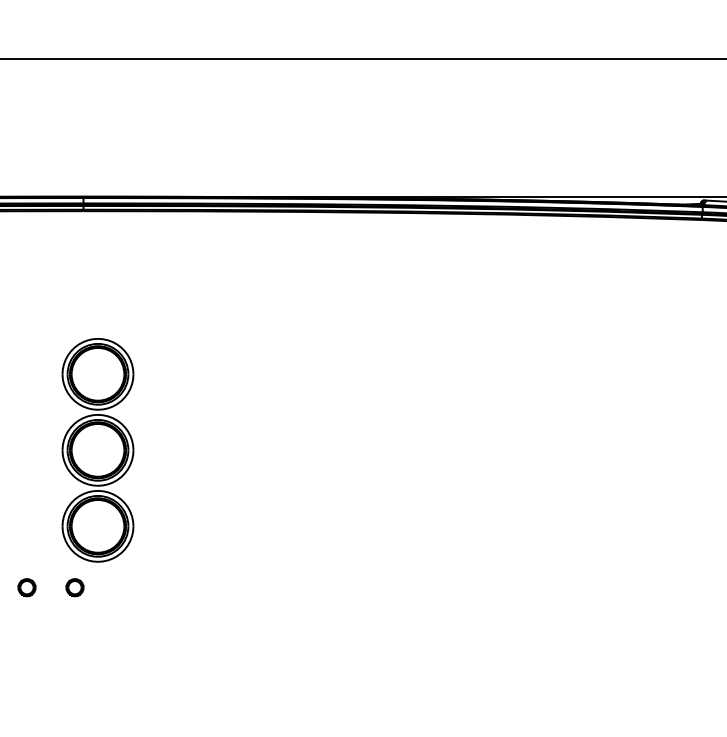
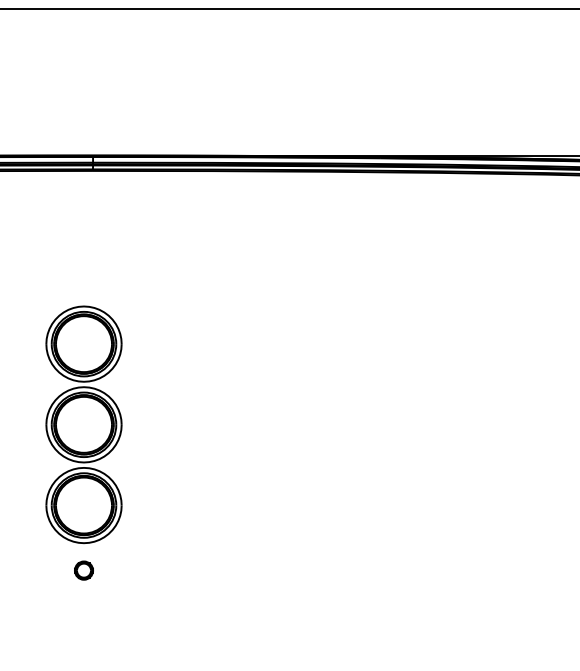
part: (97, 450) -> (83, 425), moved
part: (26, 587) -> (32, 570), removed

